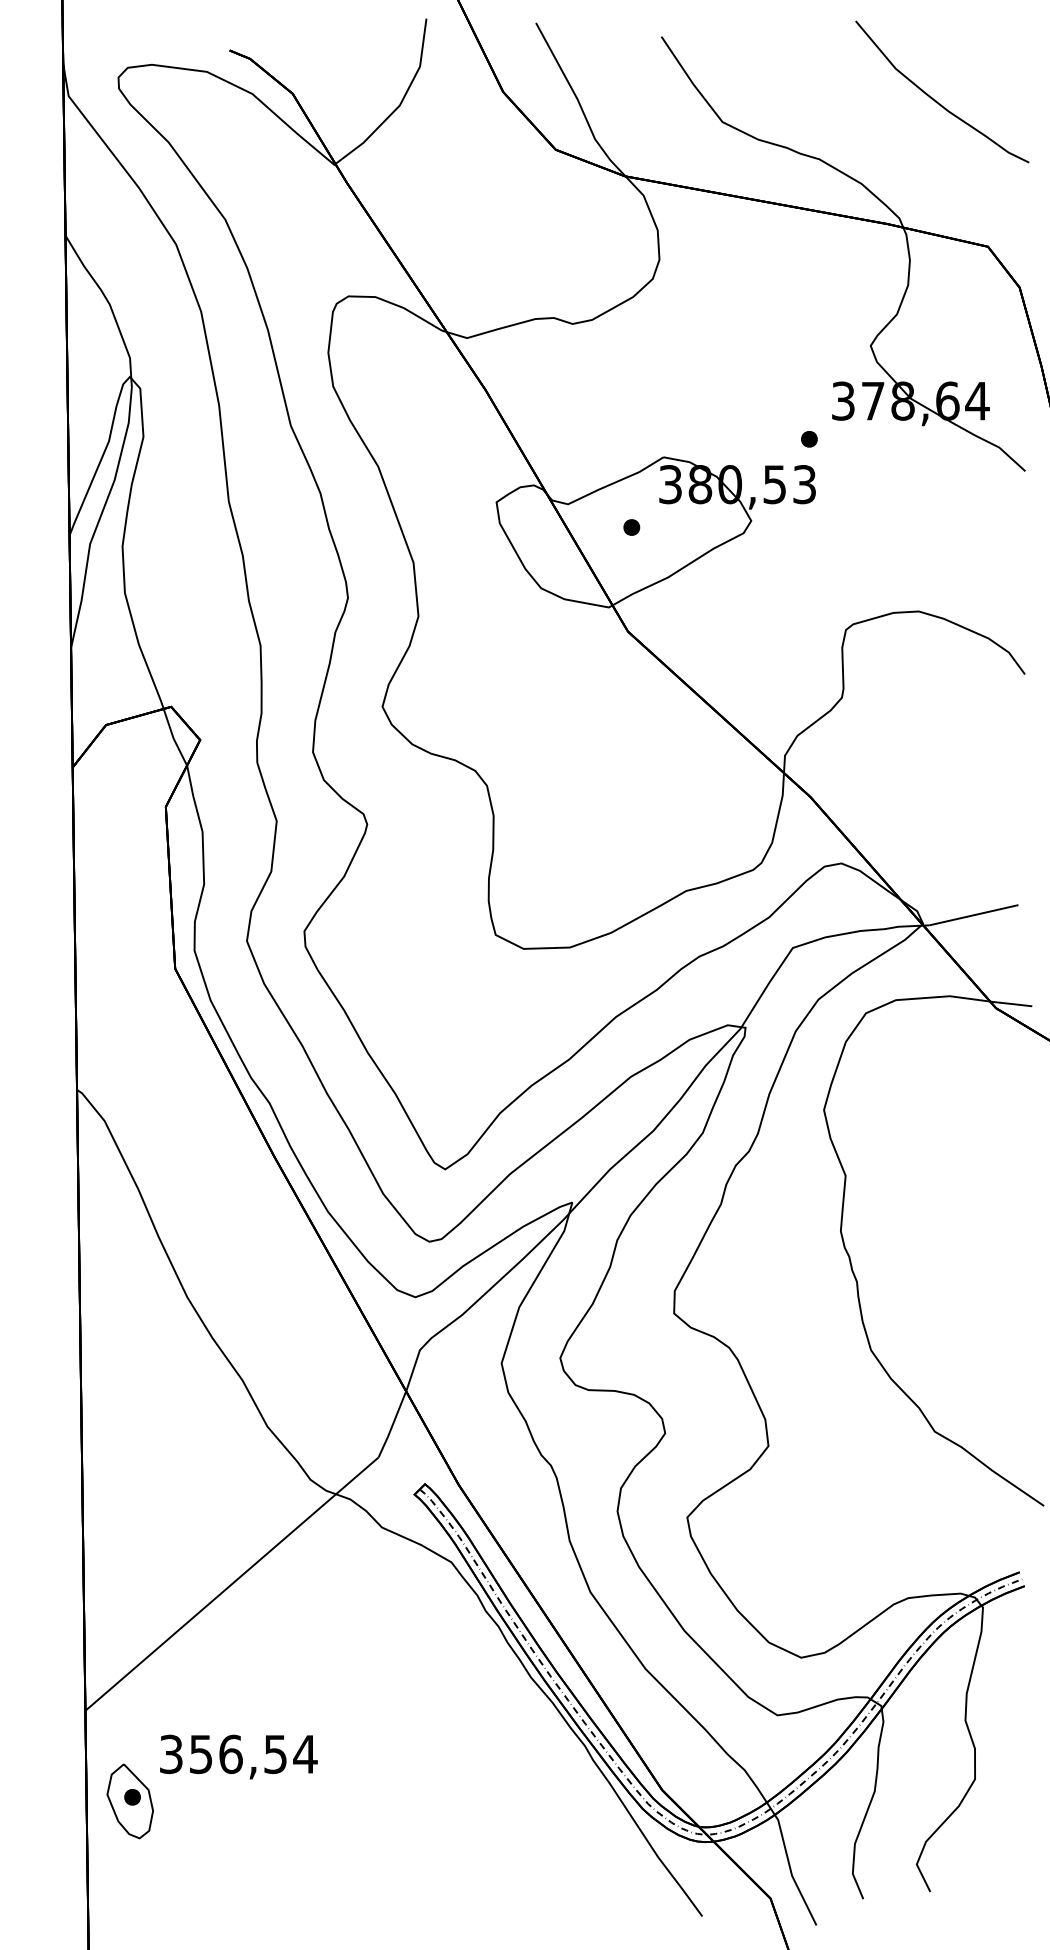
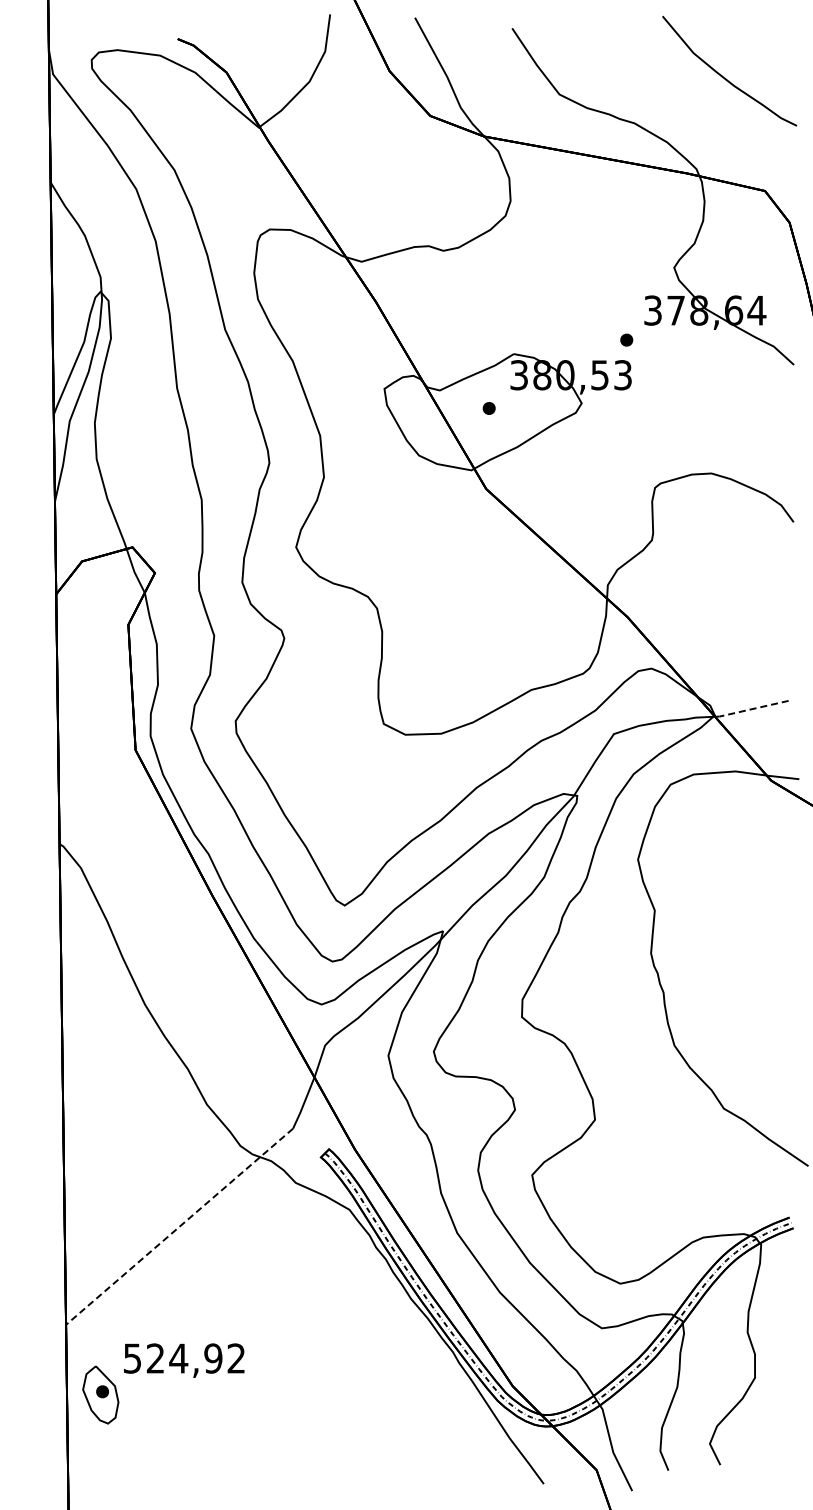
line: (973, 914) -> (753, 708), solid -> dashed
line: (231, 1585) -> (179, 1227), solid -> dashed
text: (239, 1754) -> (185, 1358), 356,54 -> 524,92

